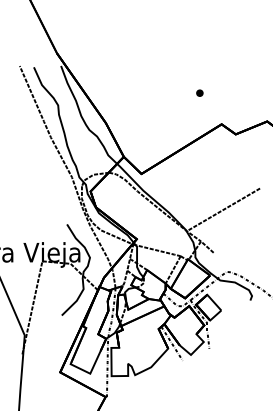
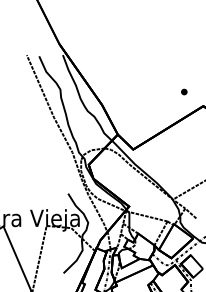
part: (199, 92) -> (183, 91), moved

